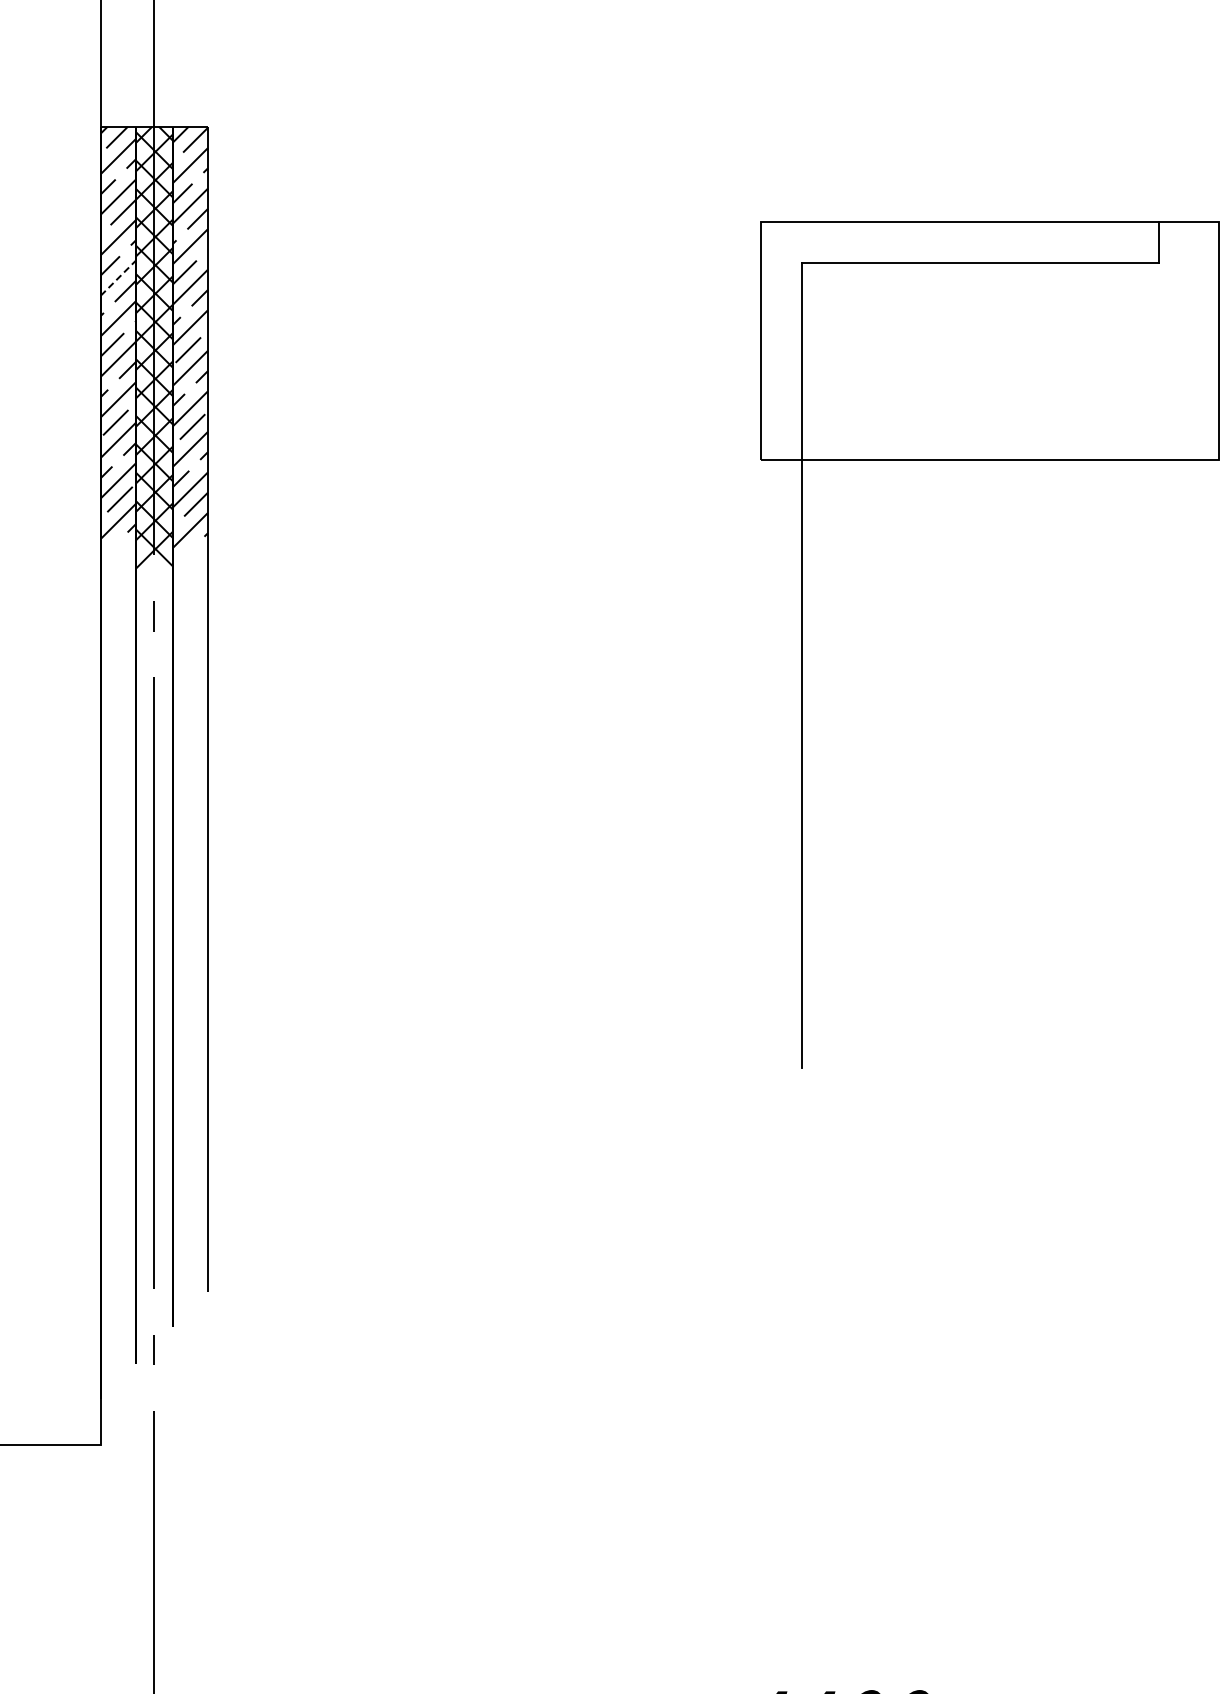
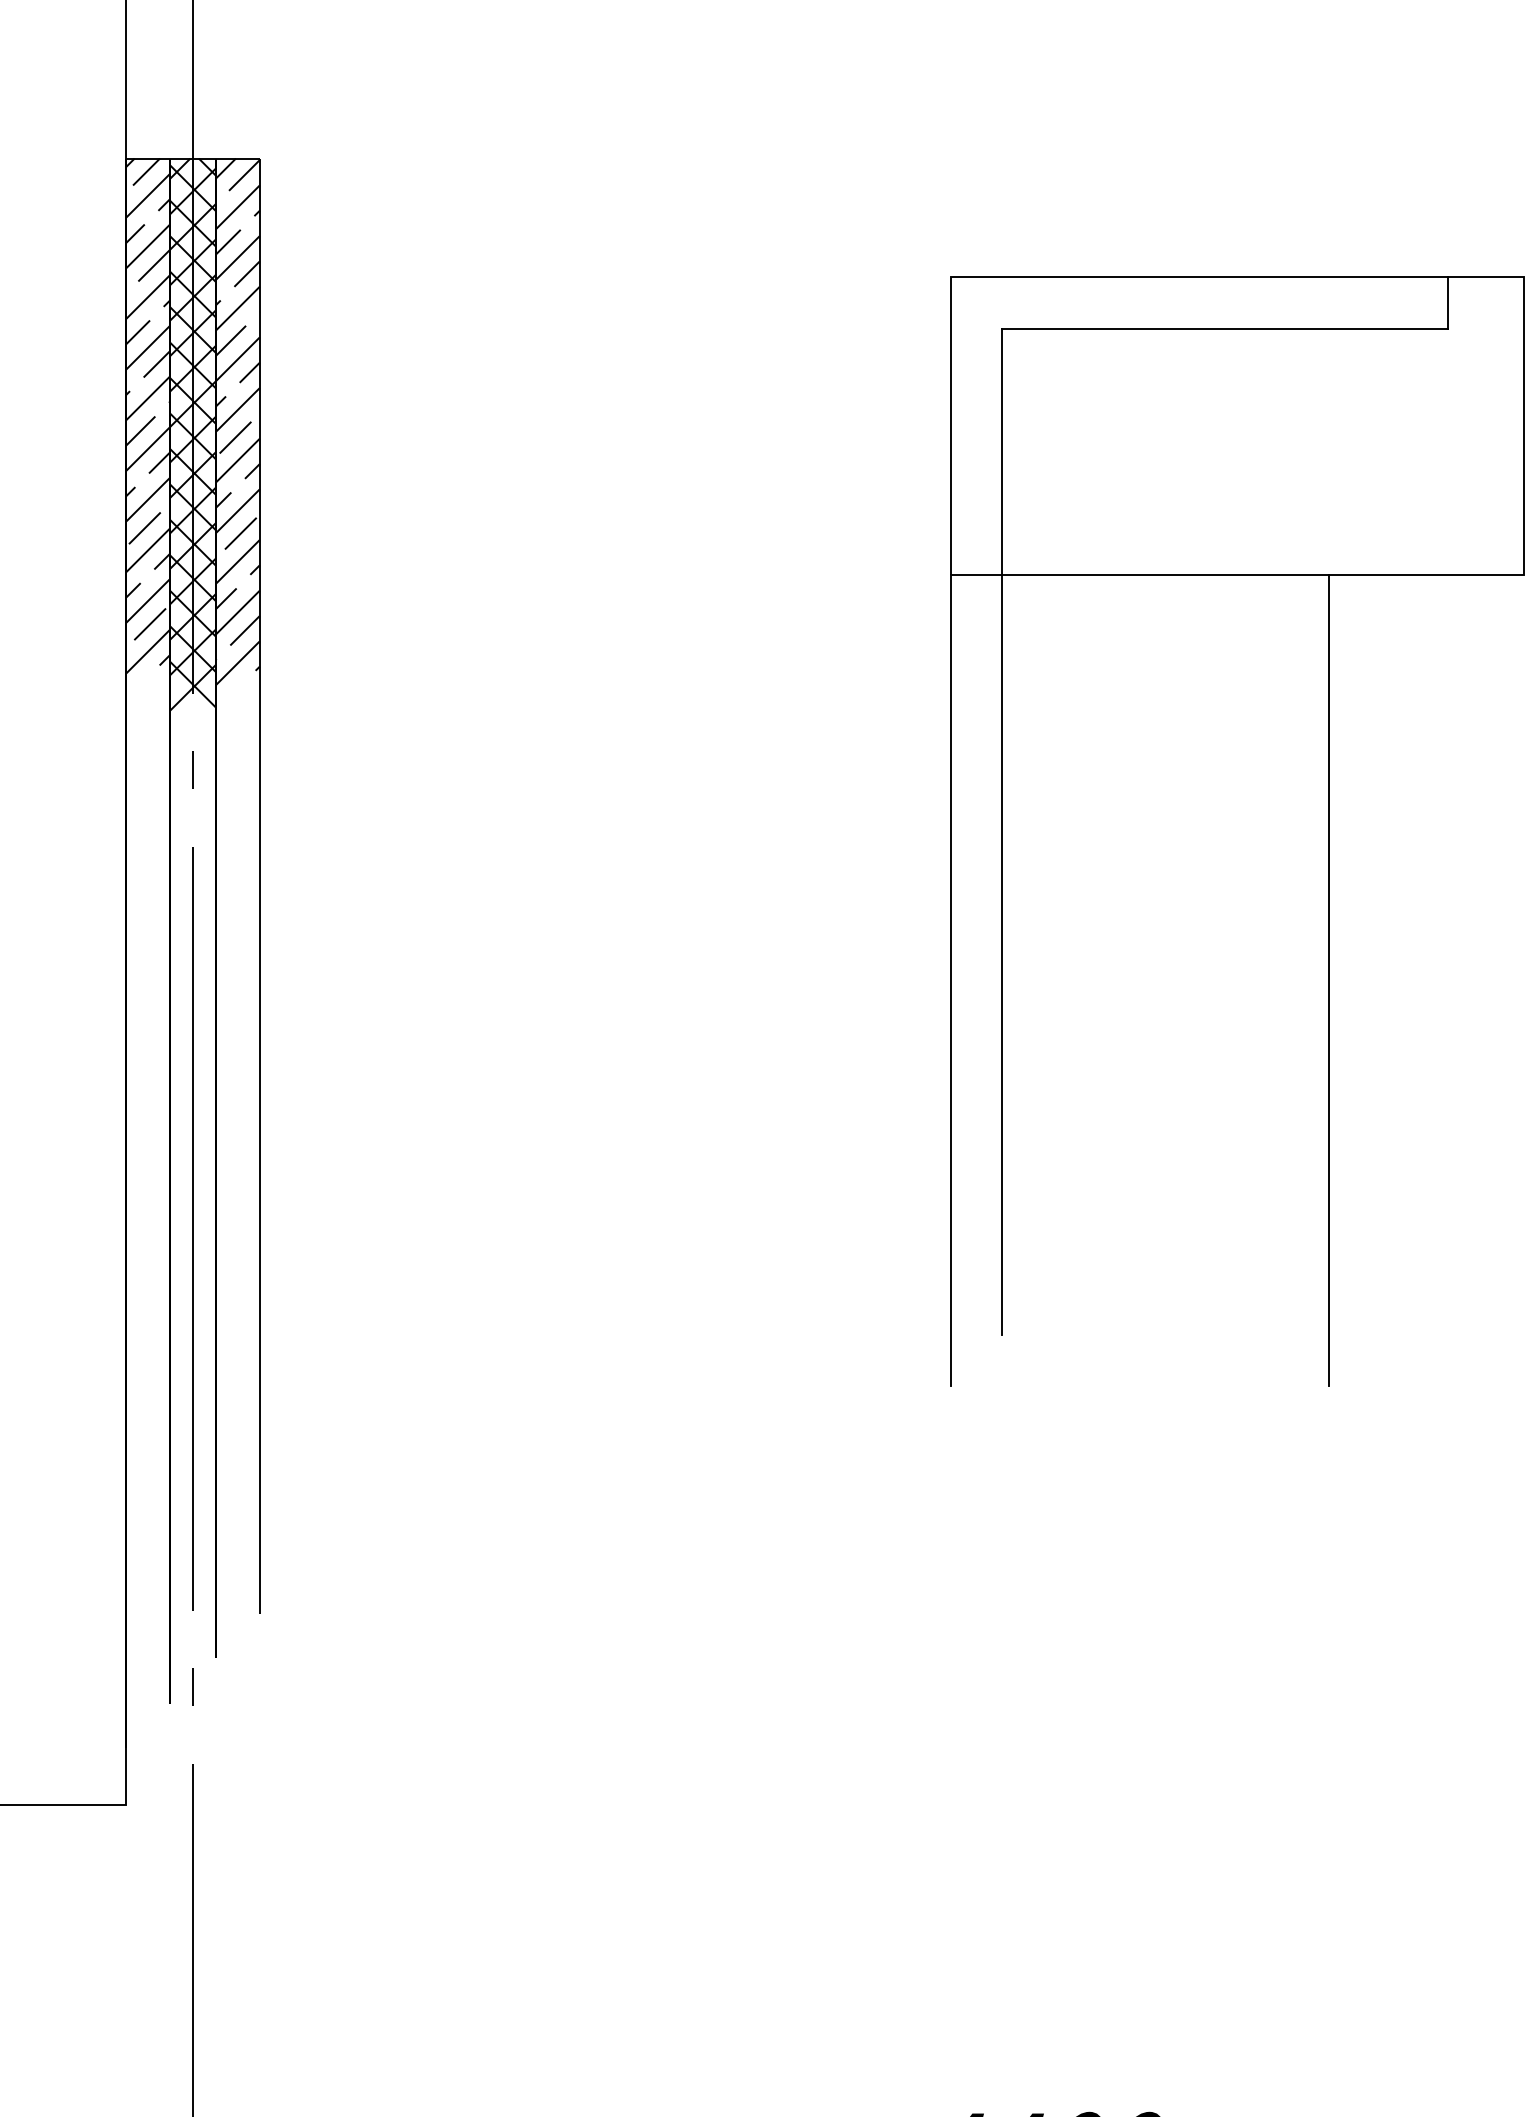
line: (118, 278) -> (148, 348), dashed -> solid
line: (760, 784) -> (950, 980), added
line: (1063, 784) -> (1329, 980), added

